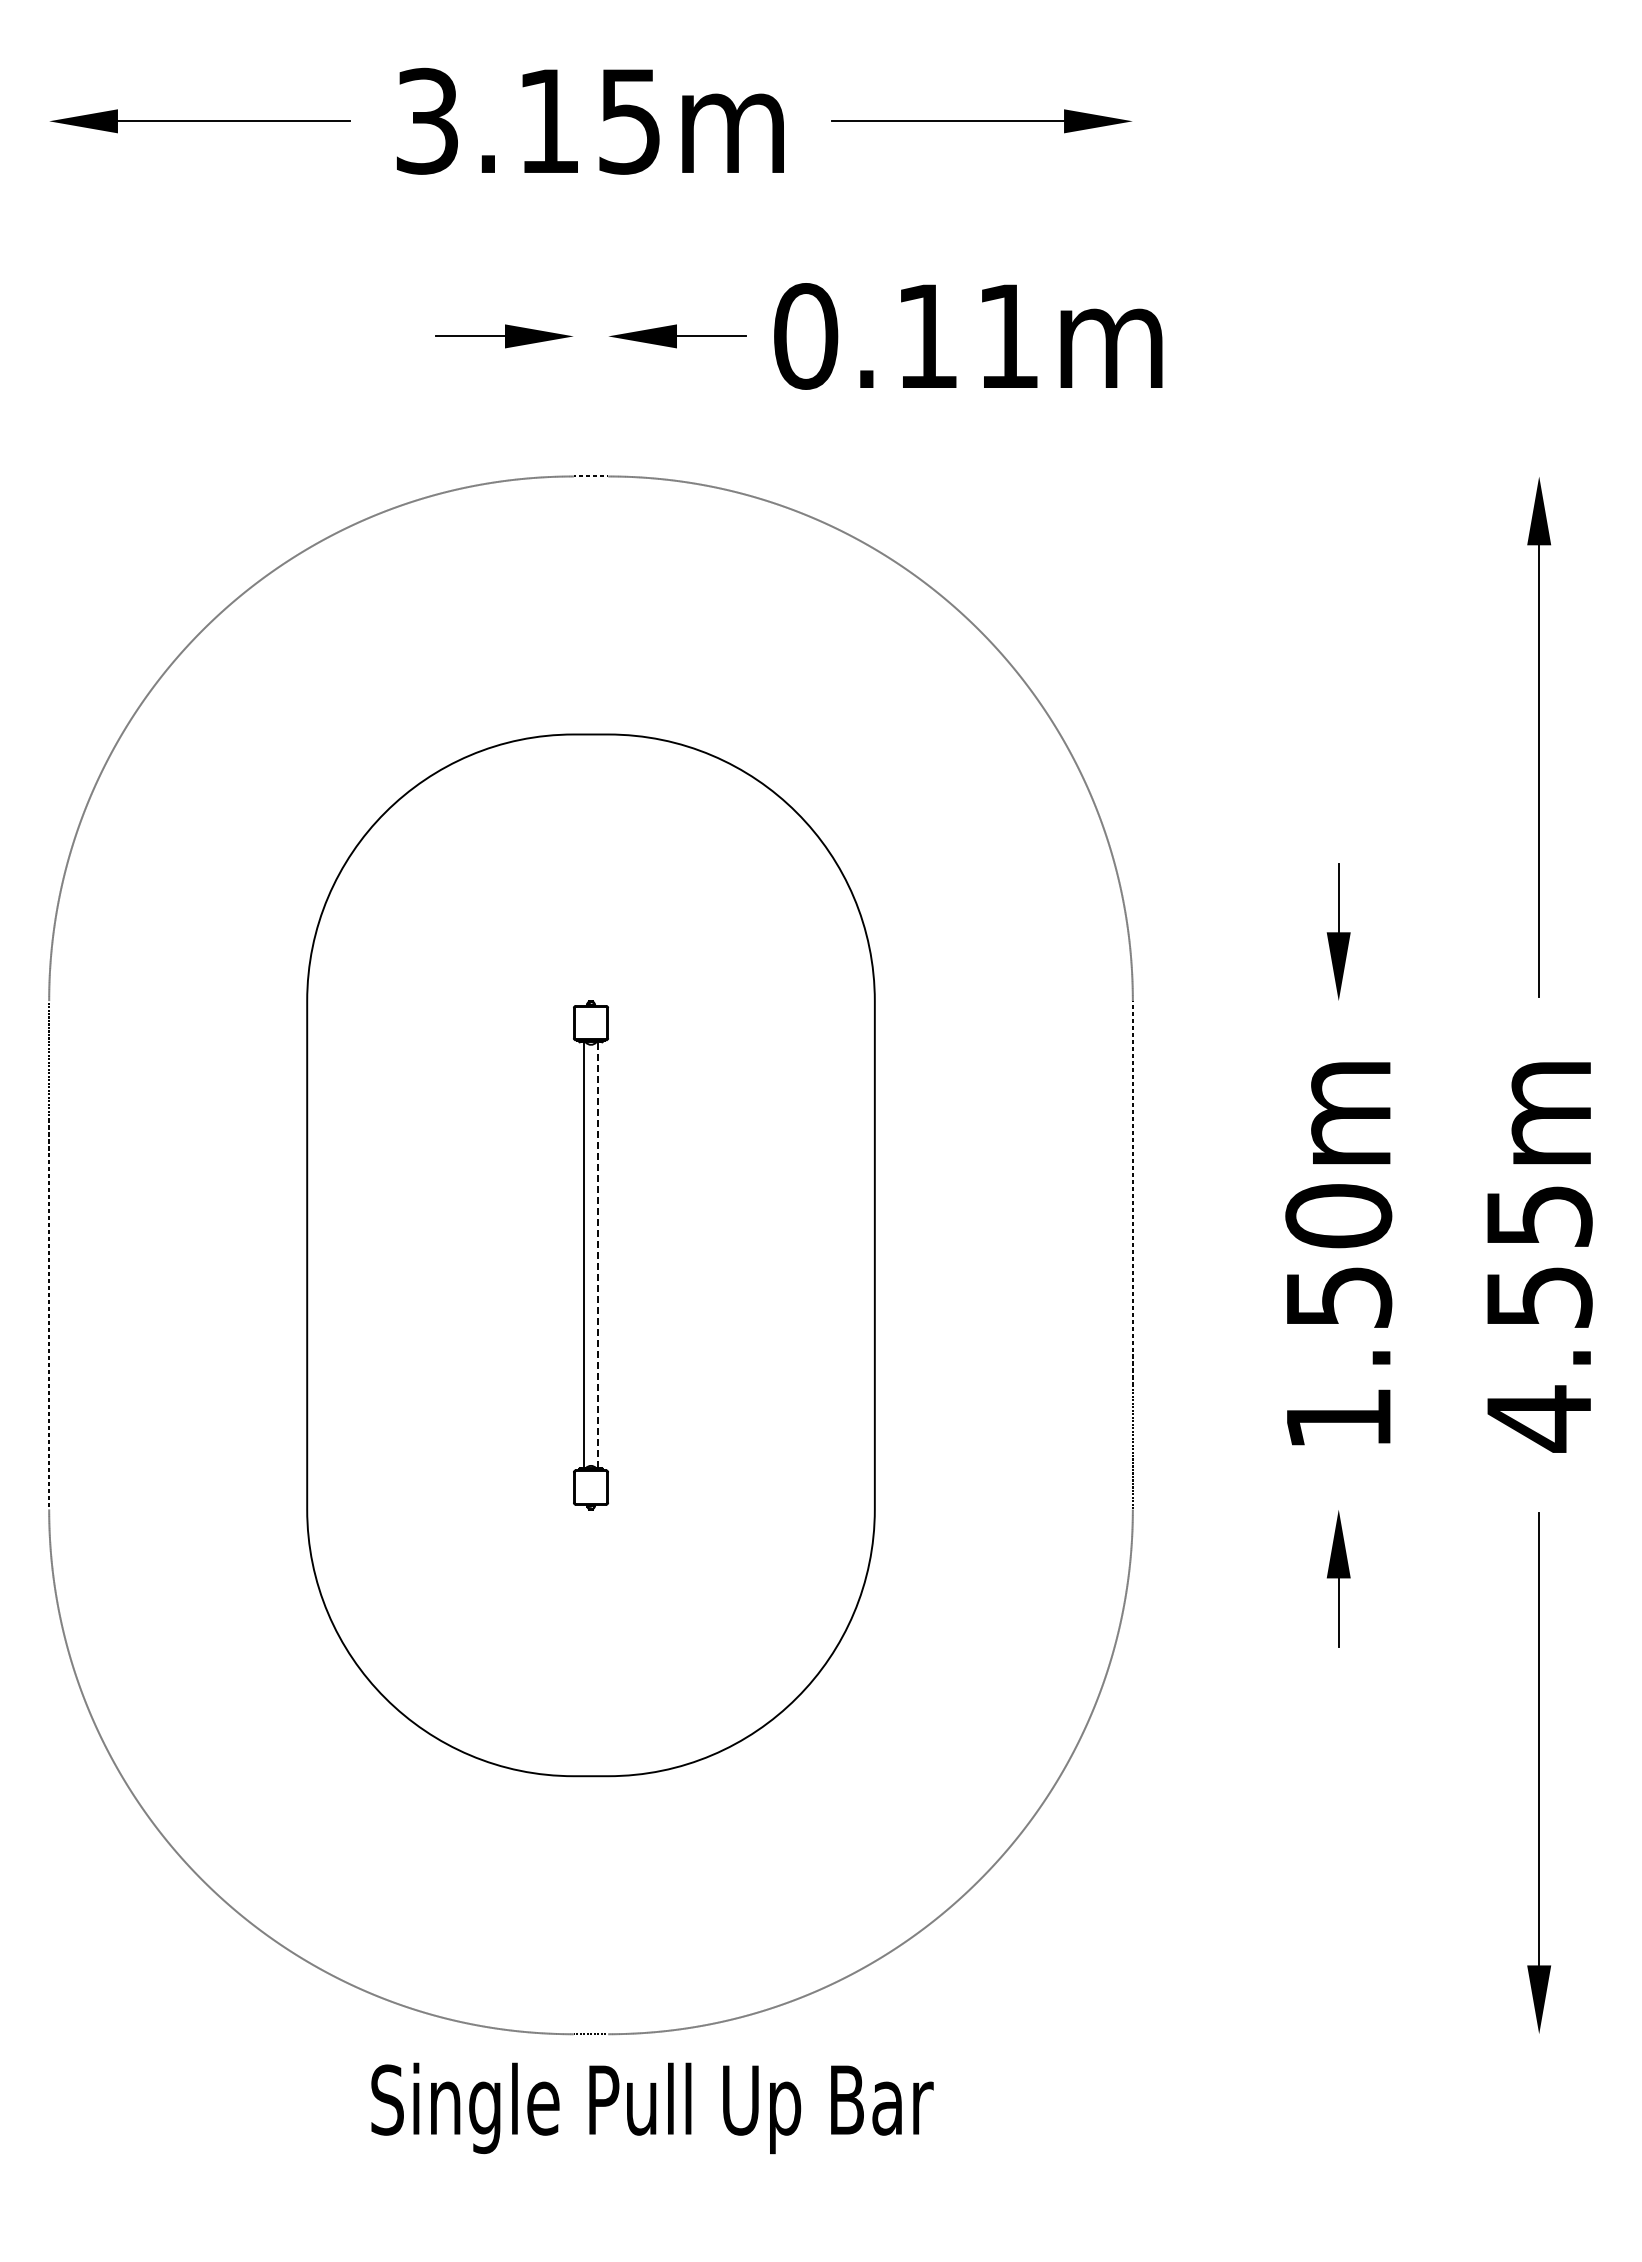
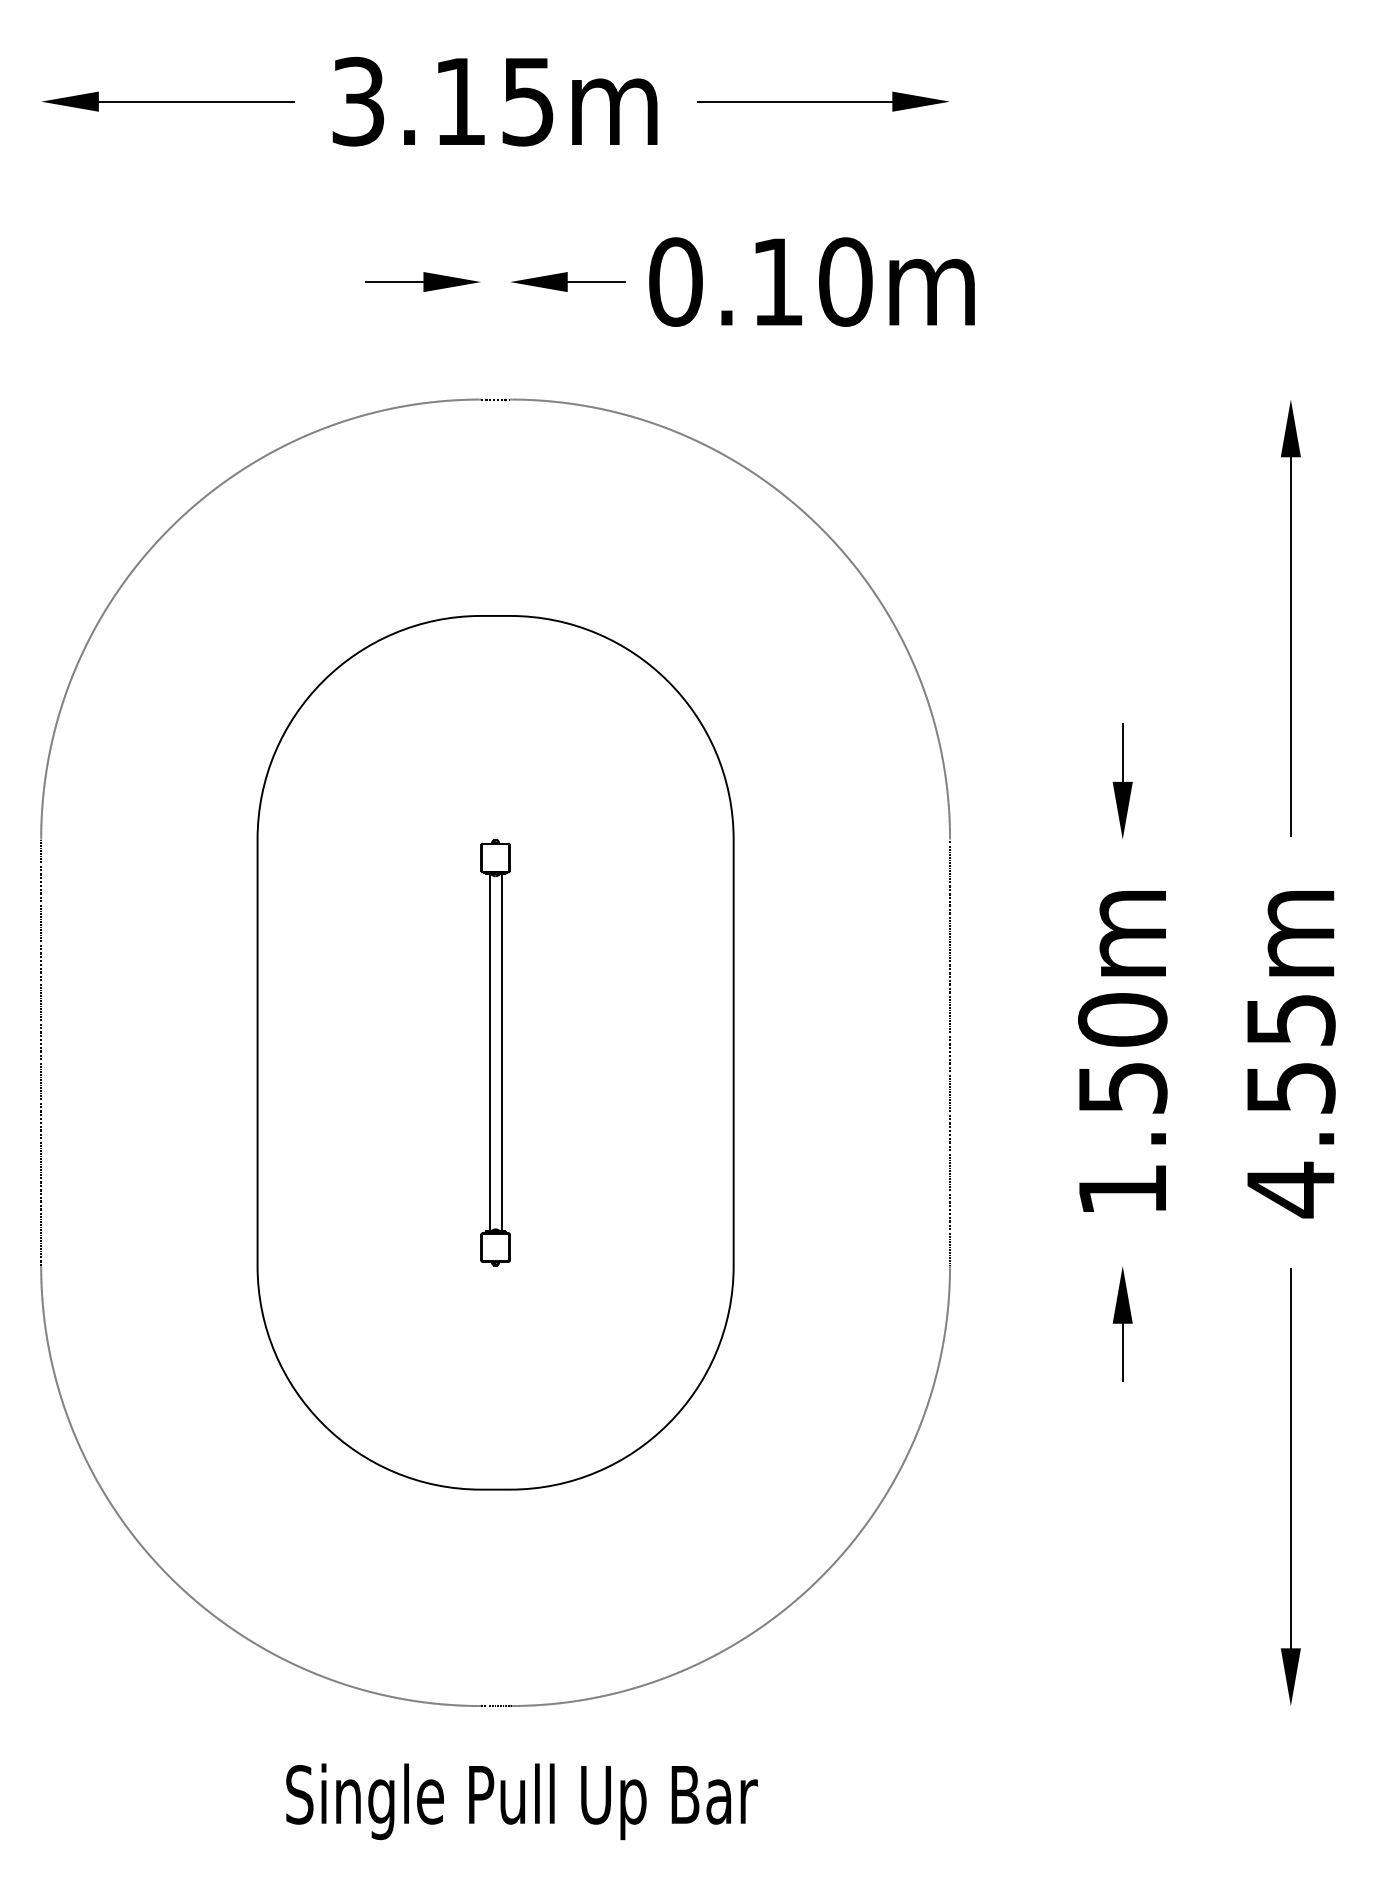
text: (1008, 336) -> (845, 282), 0.11m -> 0.10m
line: (598, 1255) -> (501, 1052), dashed -> solid
text: (652, 2108) -> (522, 1801), moved

